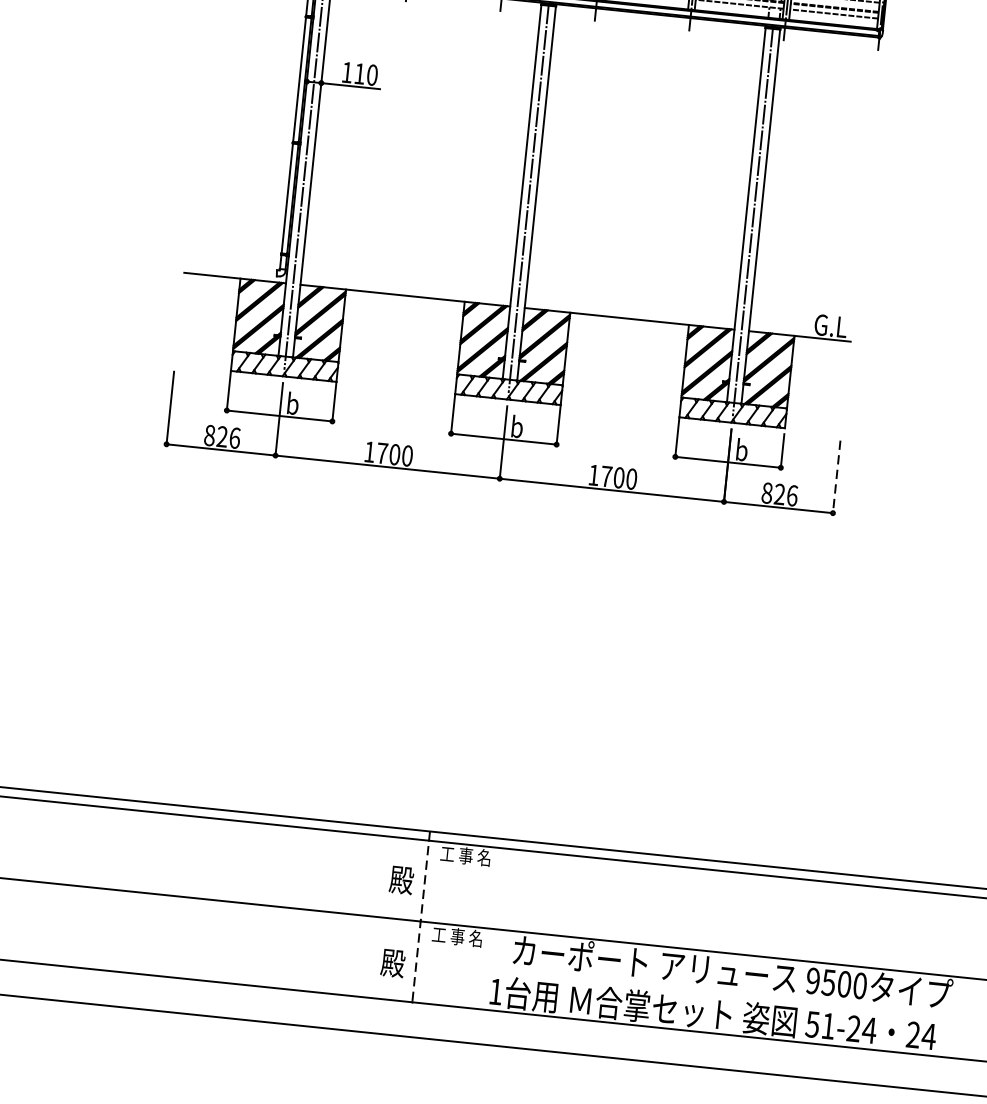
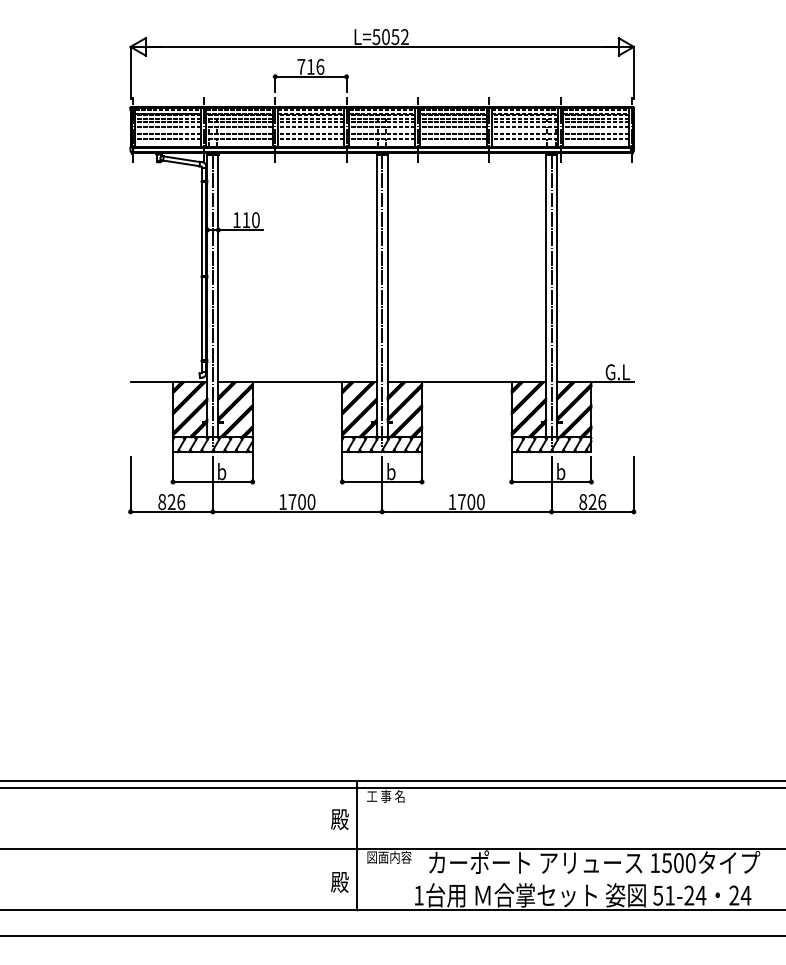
line: (836, 478) -> (633, 485), dashed -> solid
line: (421, 917) -> (357, 845), dashed -> solid
text: (462, 935) -> (389, 856), 工 事 名 -> 図面内容
text: (812, 981) -> (654, 863), 9500 -> 1500

